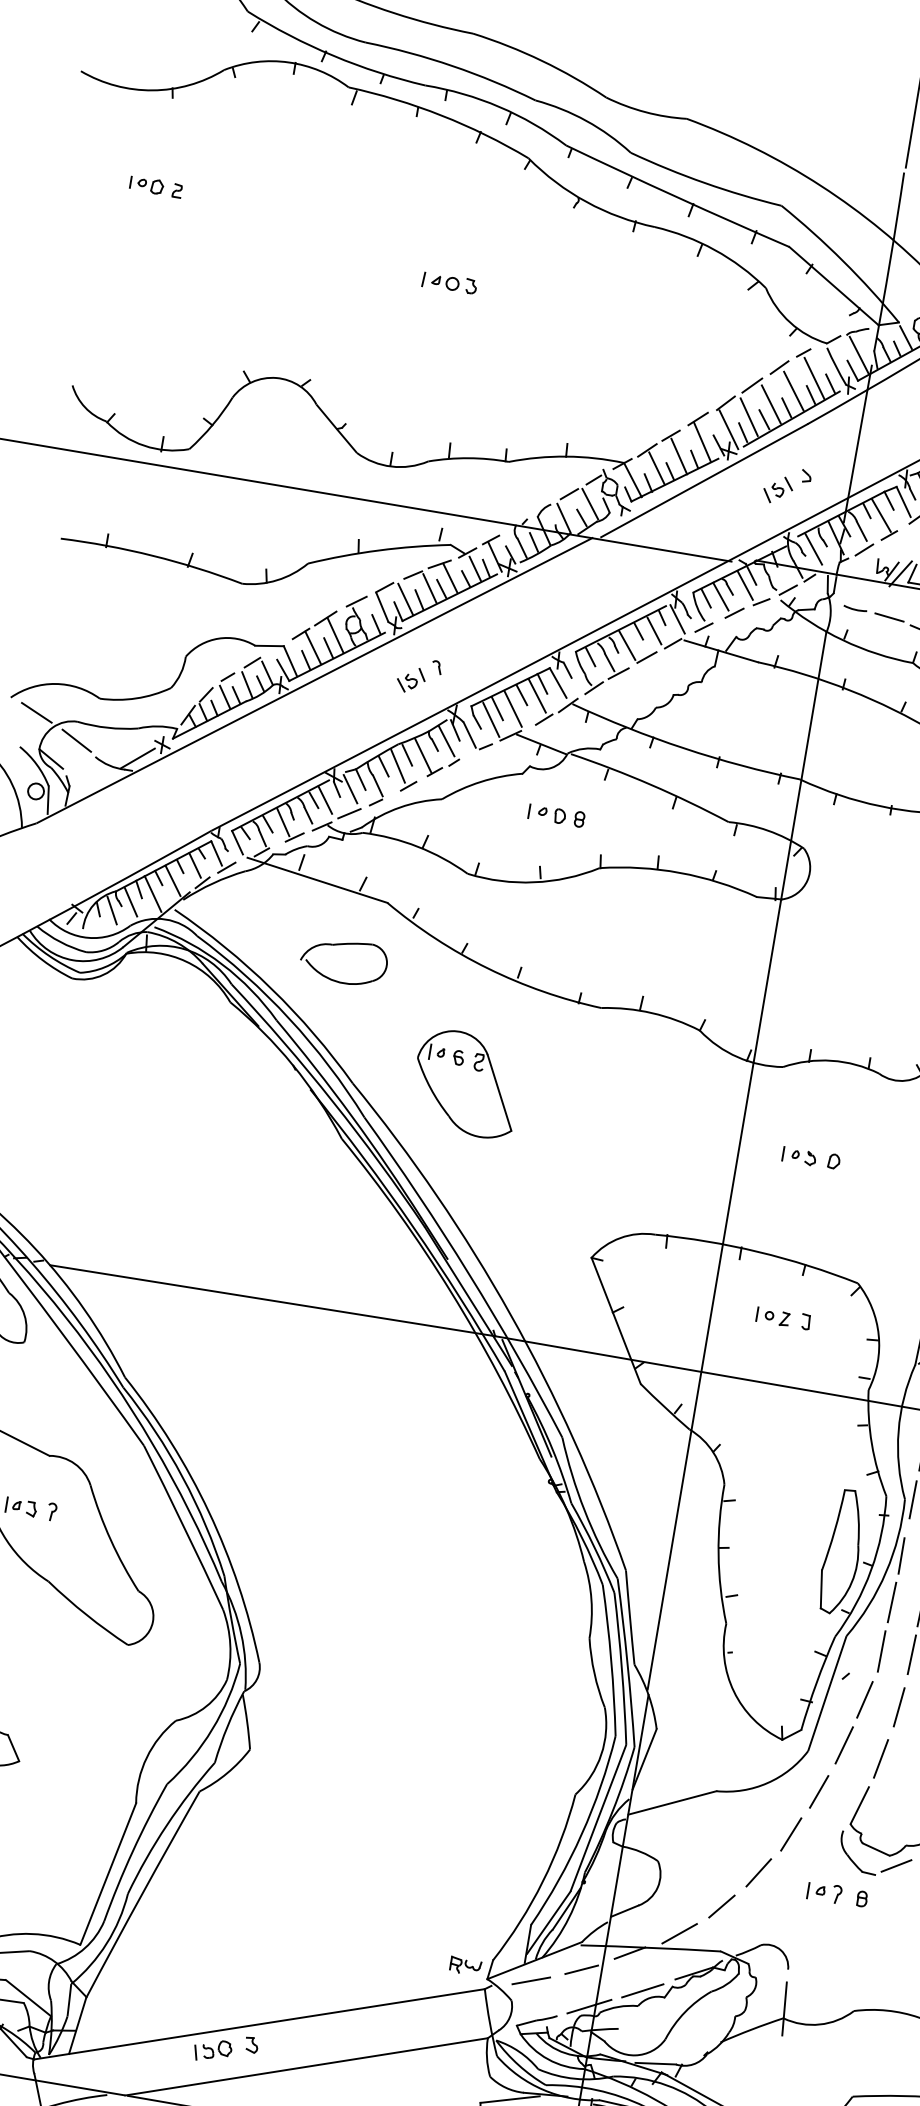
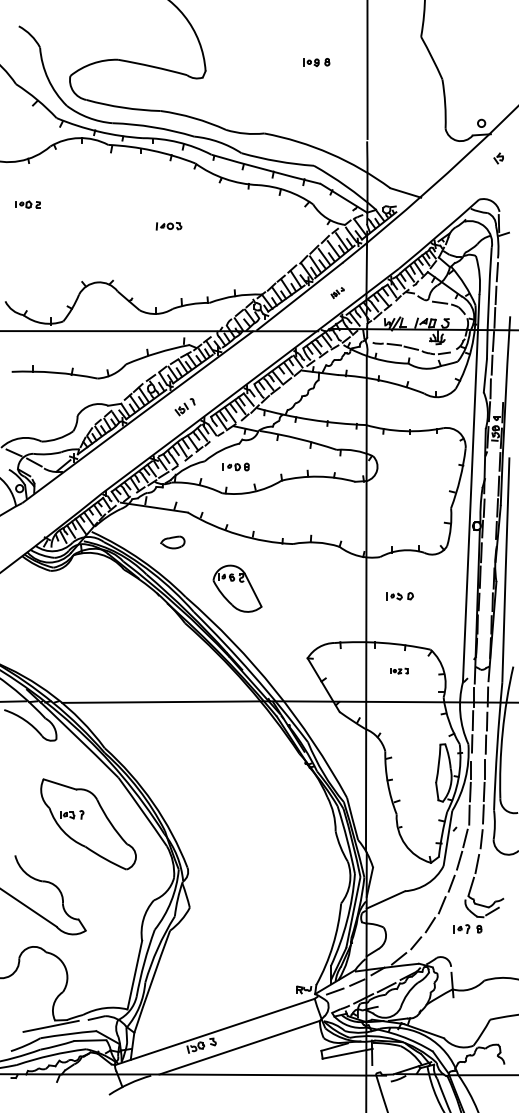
part: (786, 485) -> (337, 292), size x0.6
part: (555, 814) -> (235, 466), moved
part: (343, 961) -> (172, 542), size x0.6
part: (783, 1316) -> (399, 670), size x0.7

